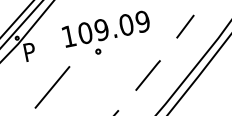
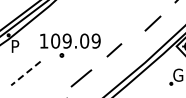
line: (185, 26) -> (114, 50), moved
line: (148, 75) -> (81, 78), moved
line: (51, 87) -> (25, 73), solid -> dashed

